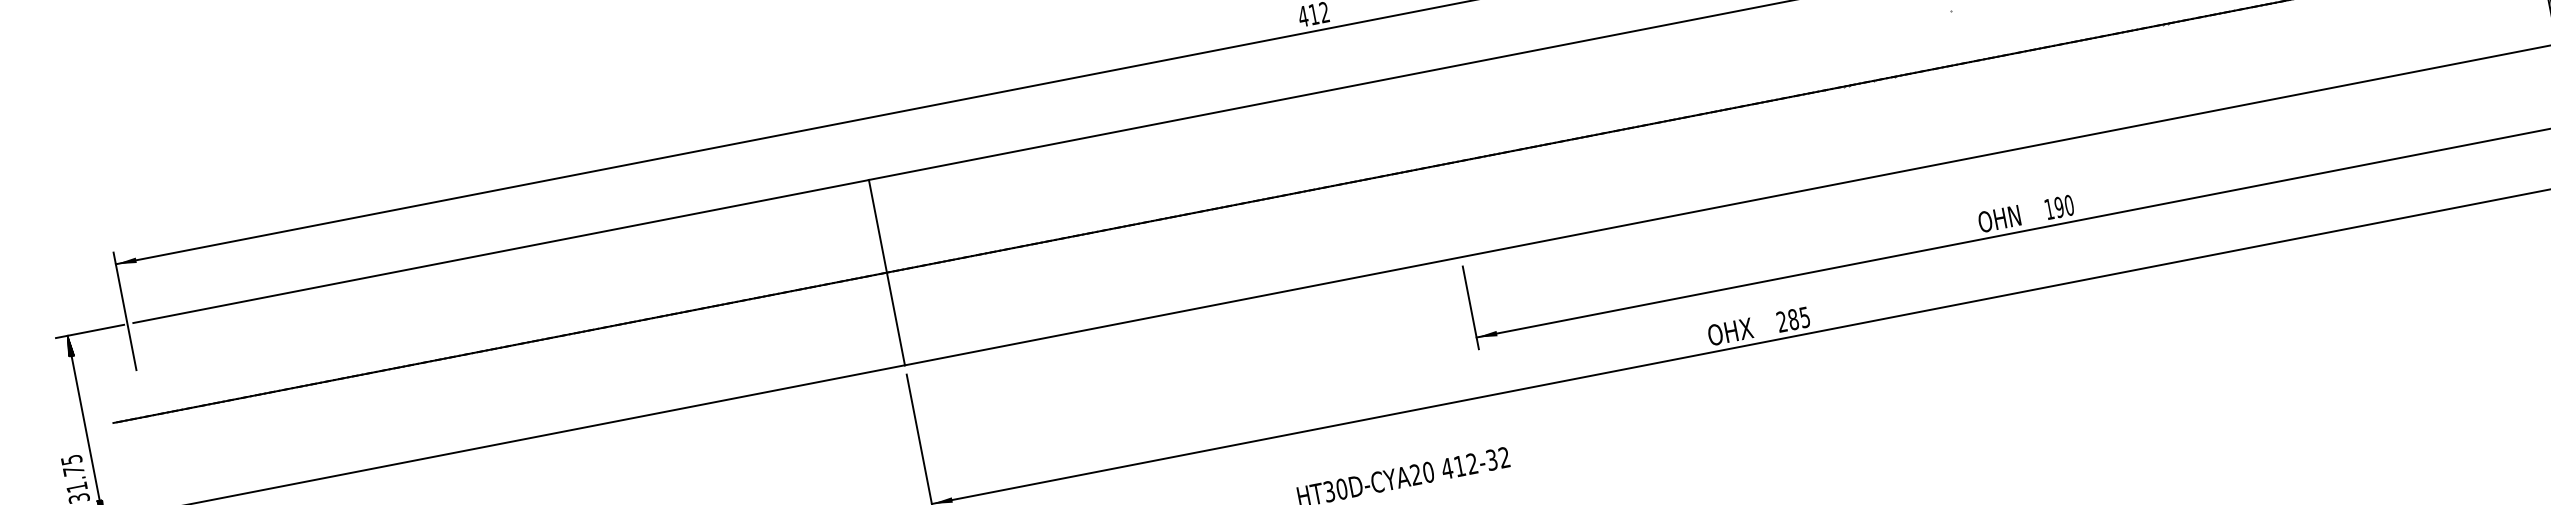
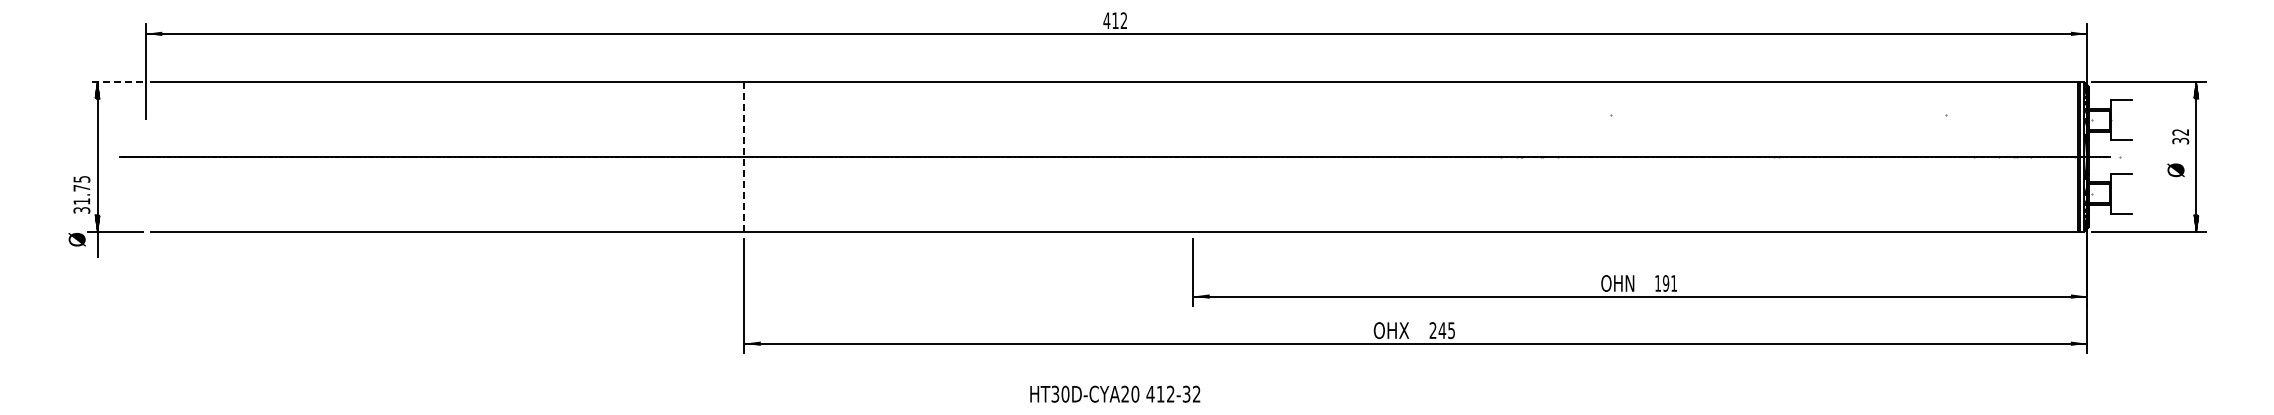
text: (2069, 205) -> (1674, 283), 190 -> 191
line: (887, 272) -> (744, 156), solid -> dashed
text: (1793, 319) -> (1442, 330), 285 -> 245
line: (90, 331) -> (115, 82), solid -> dashed

